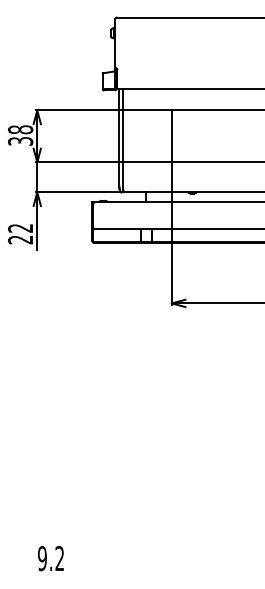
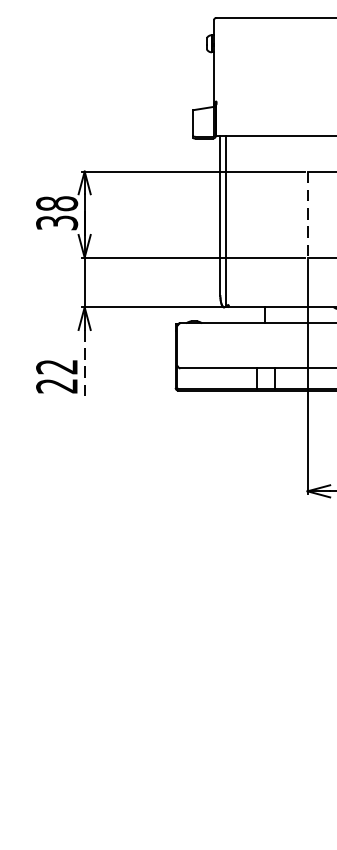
line: (171, 136) -> (306, 214), solid -> dashed
line: (37, 228) -> (85, 367), solid -> dashed

